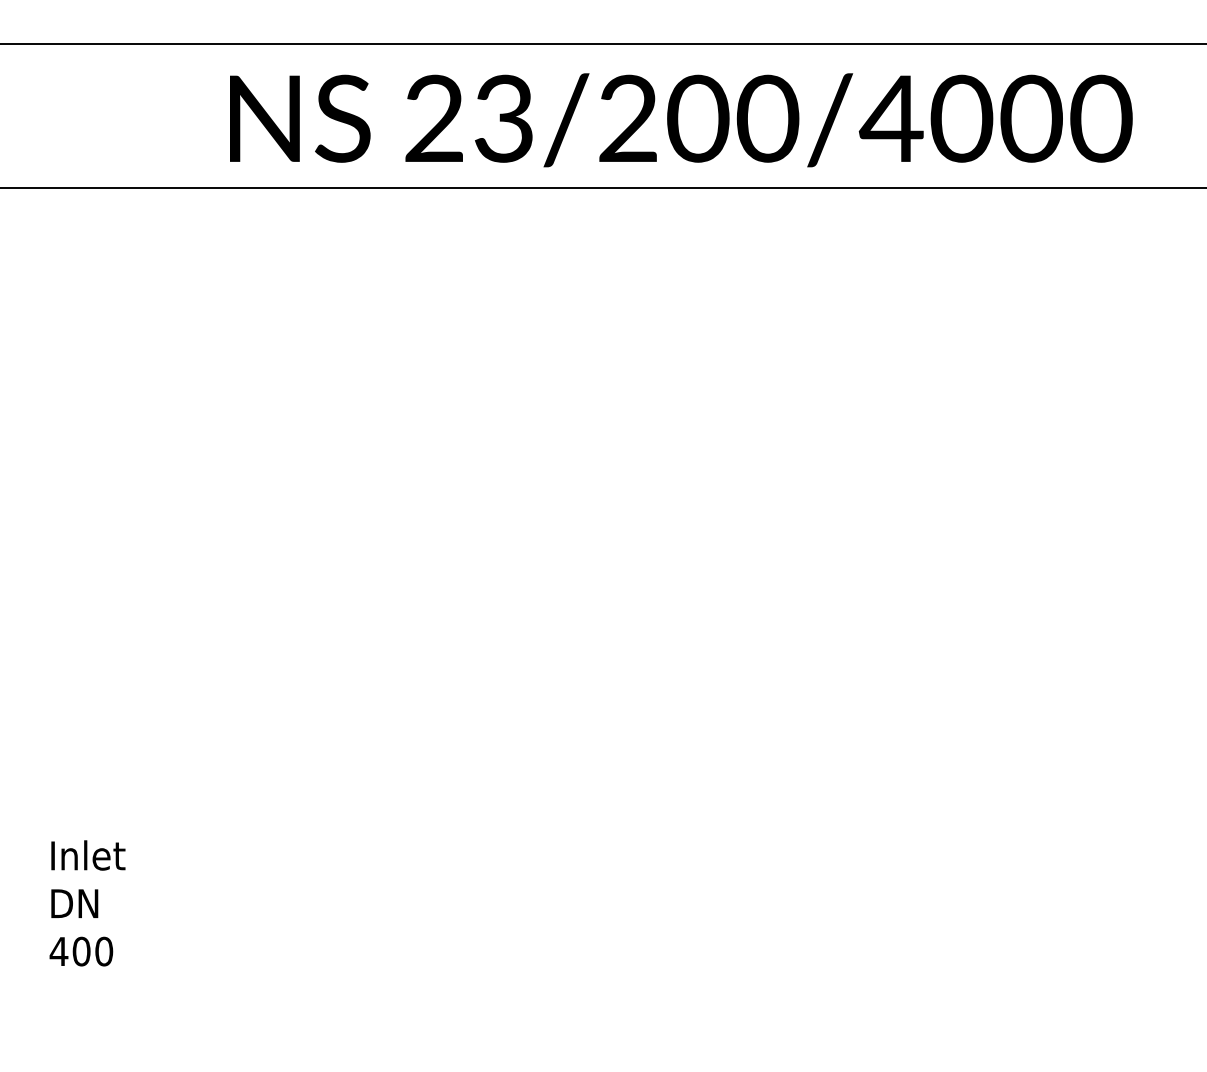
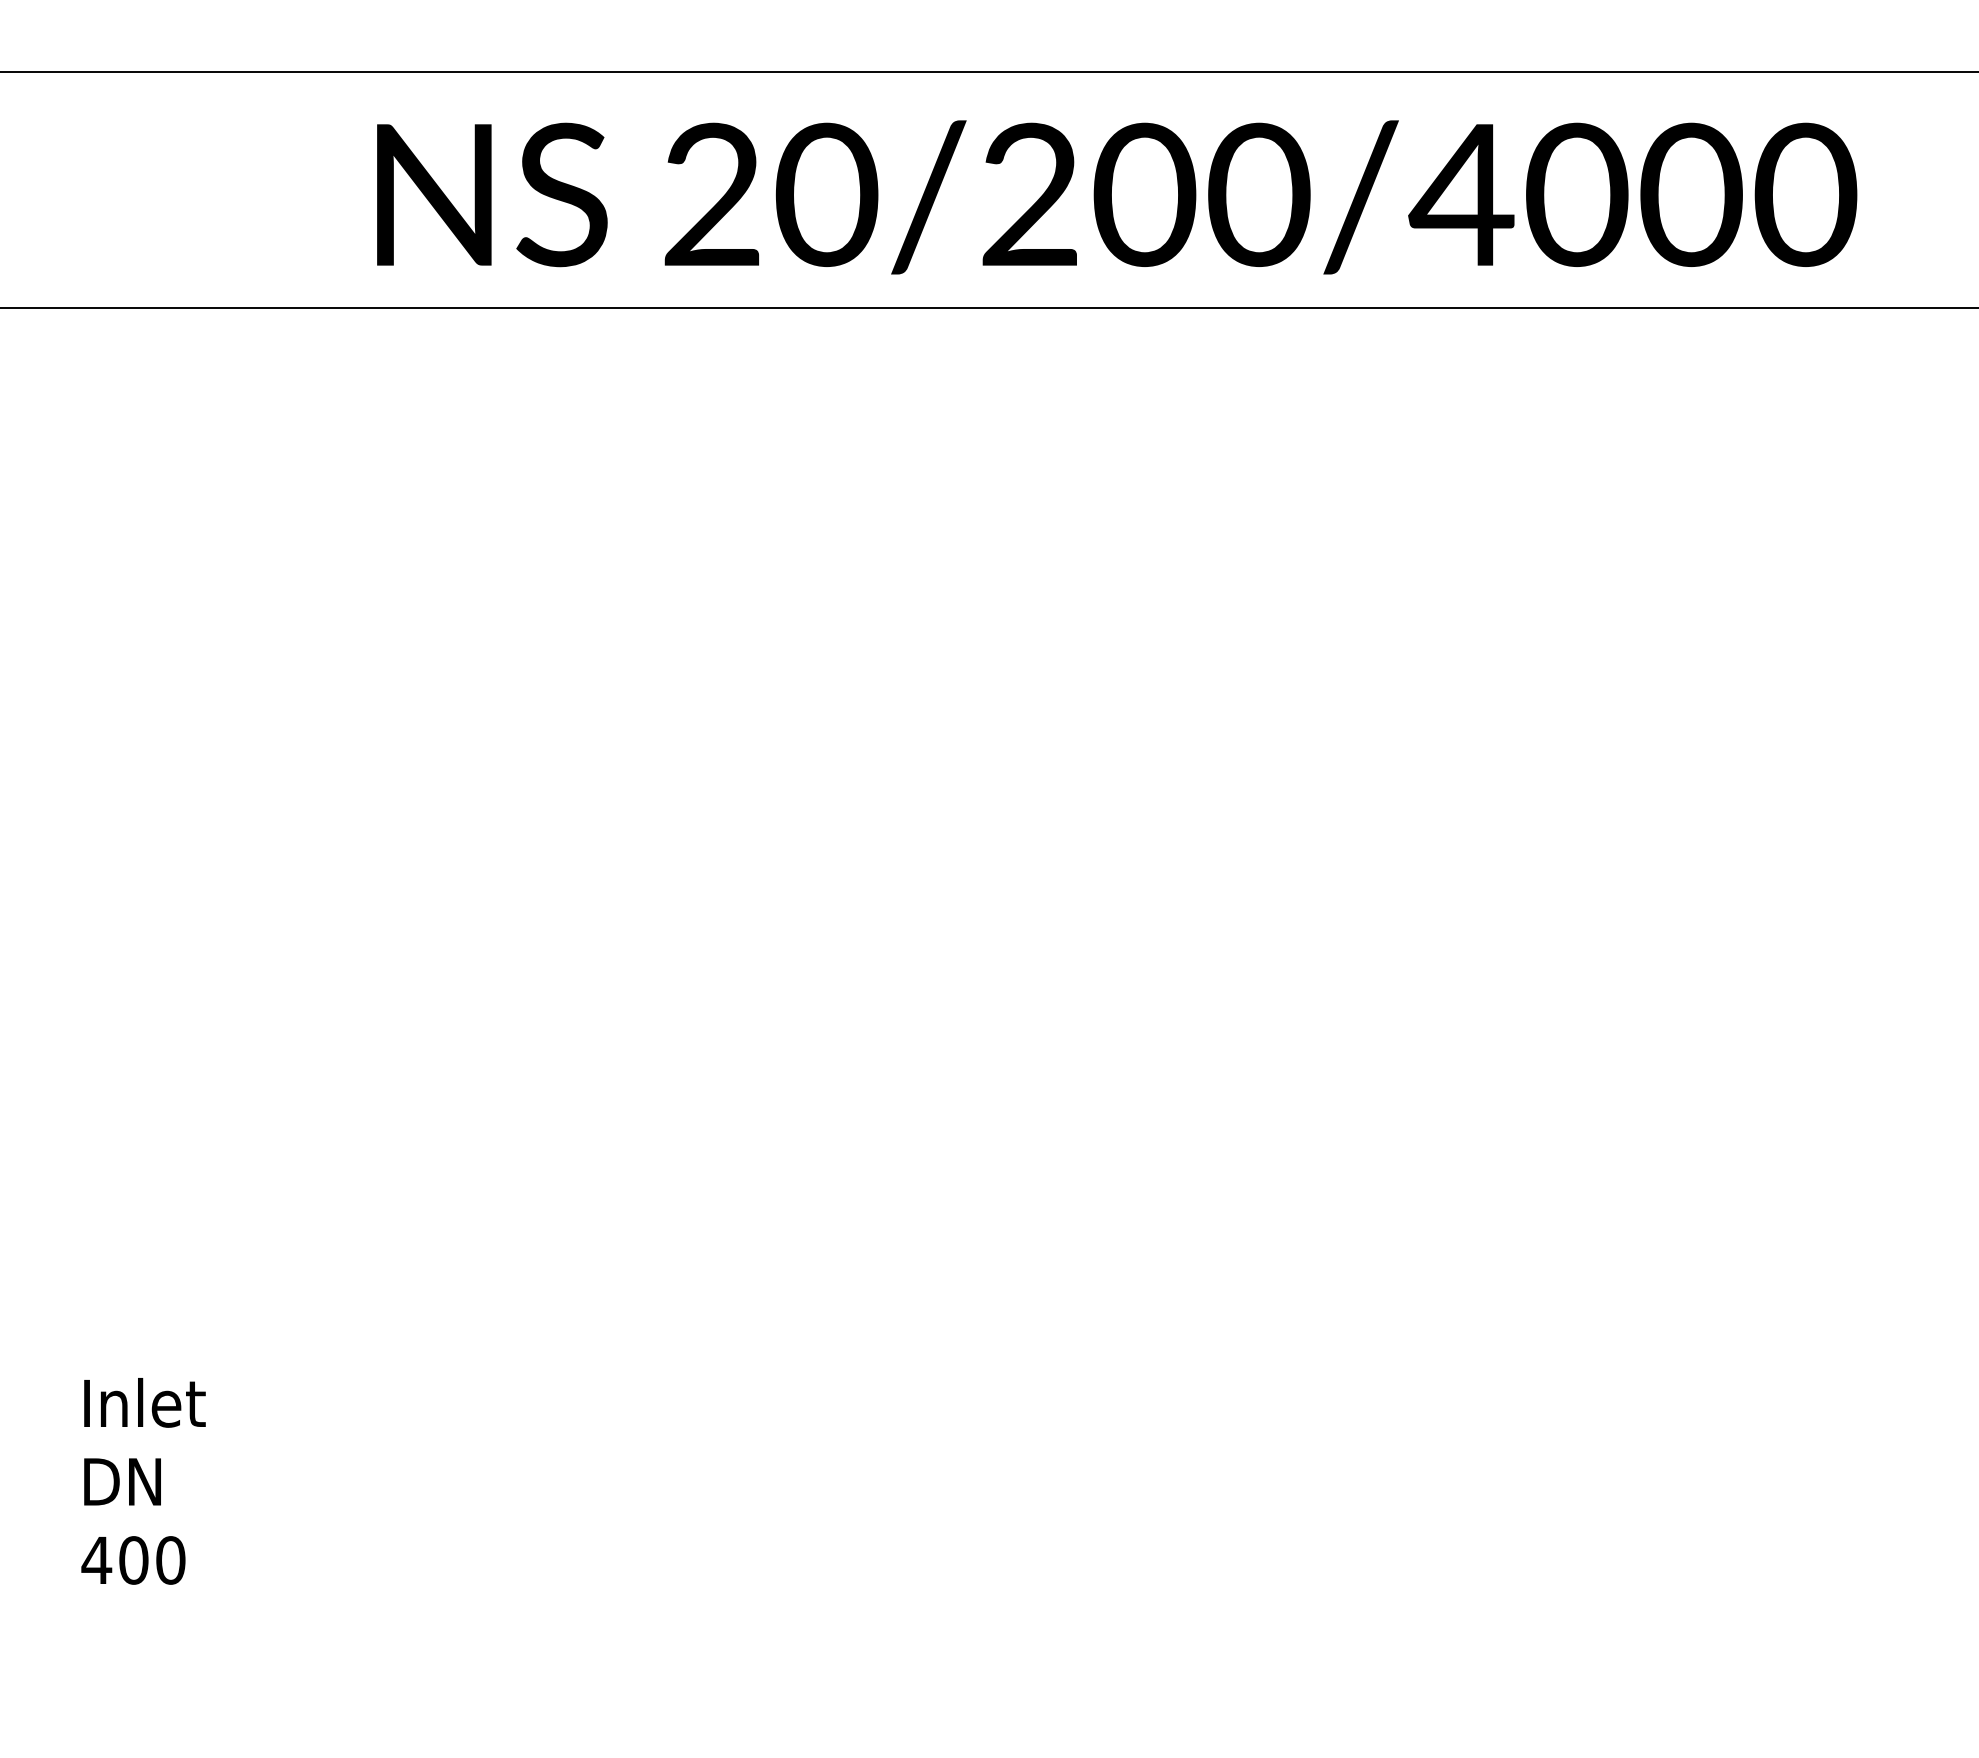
text: (504, 118) -> (827, 194), 23/200/4000 -> 20/200/4000

